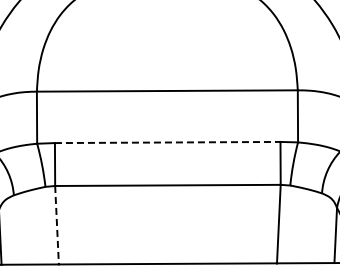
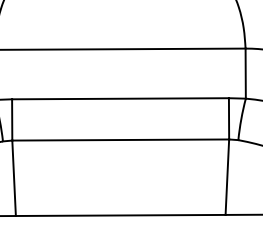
line: (167, 142) -> (120, 98), dashed -> solid
line: (57, 225) -> (14, 178), dashed -> solid

